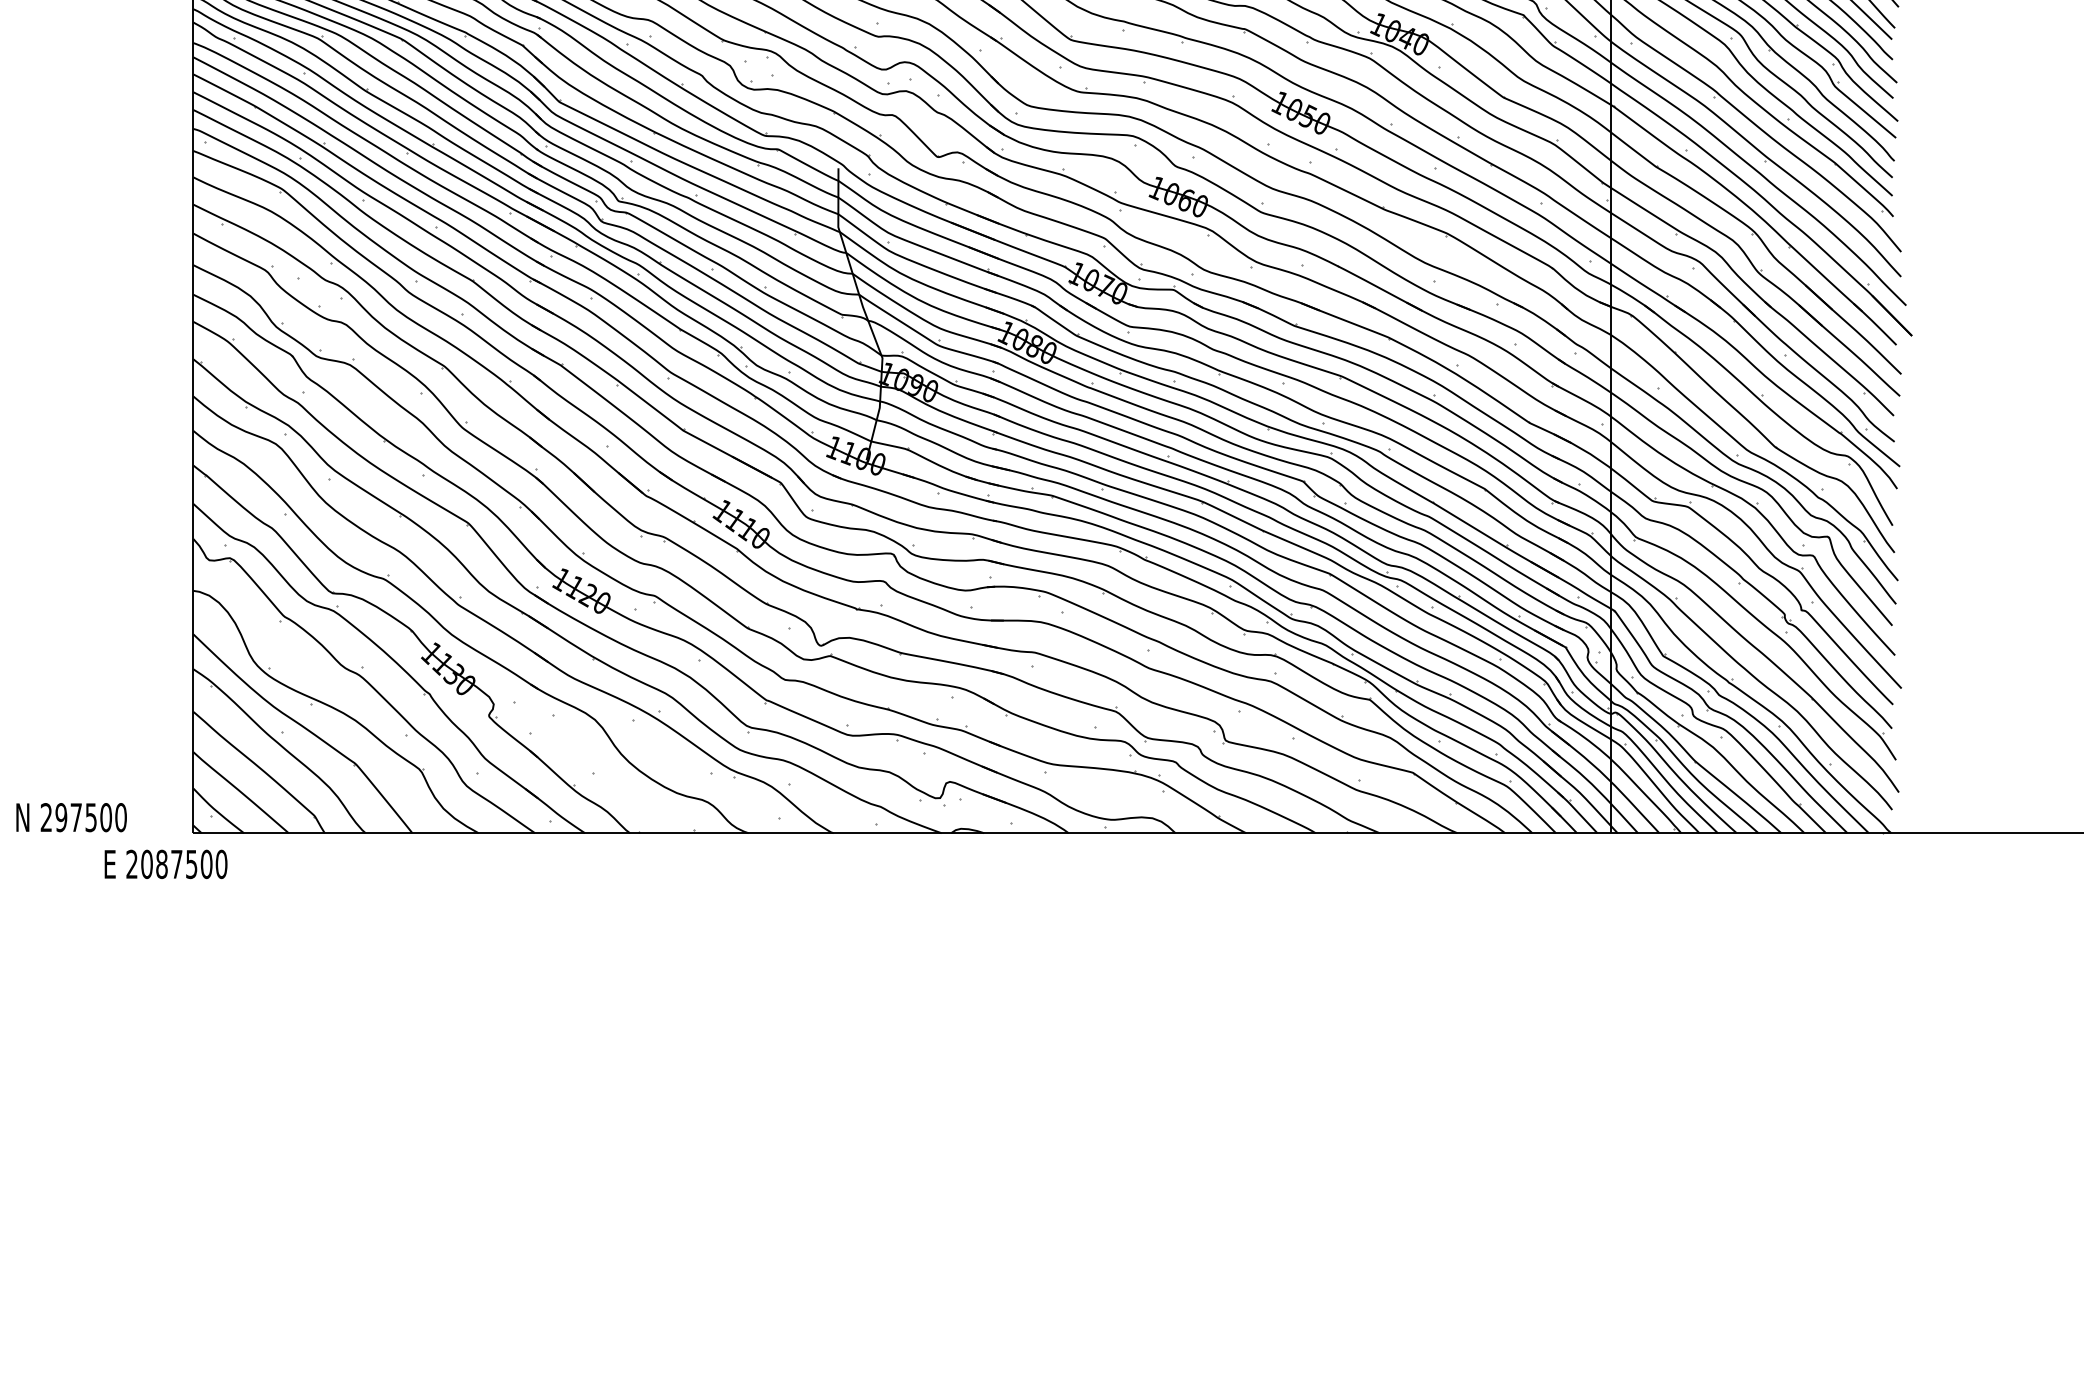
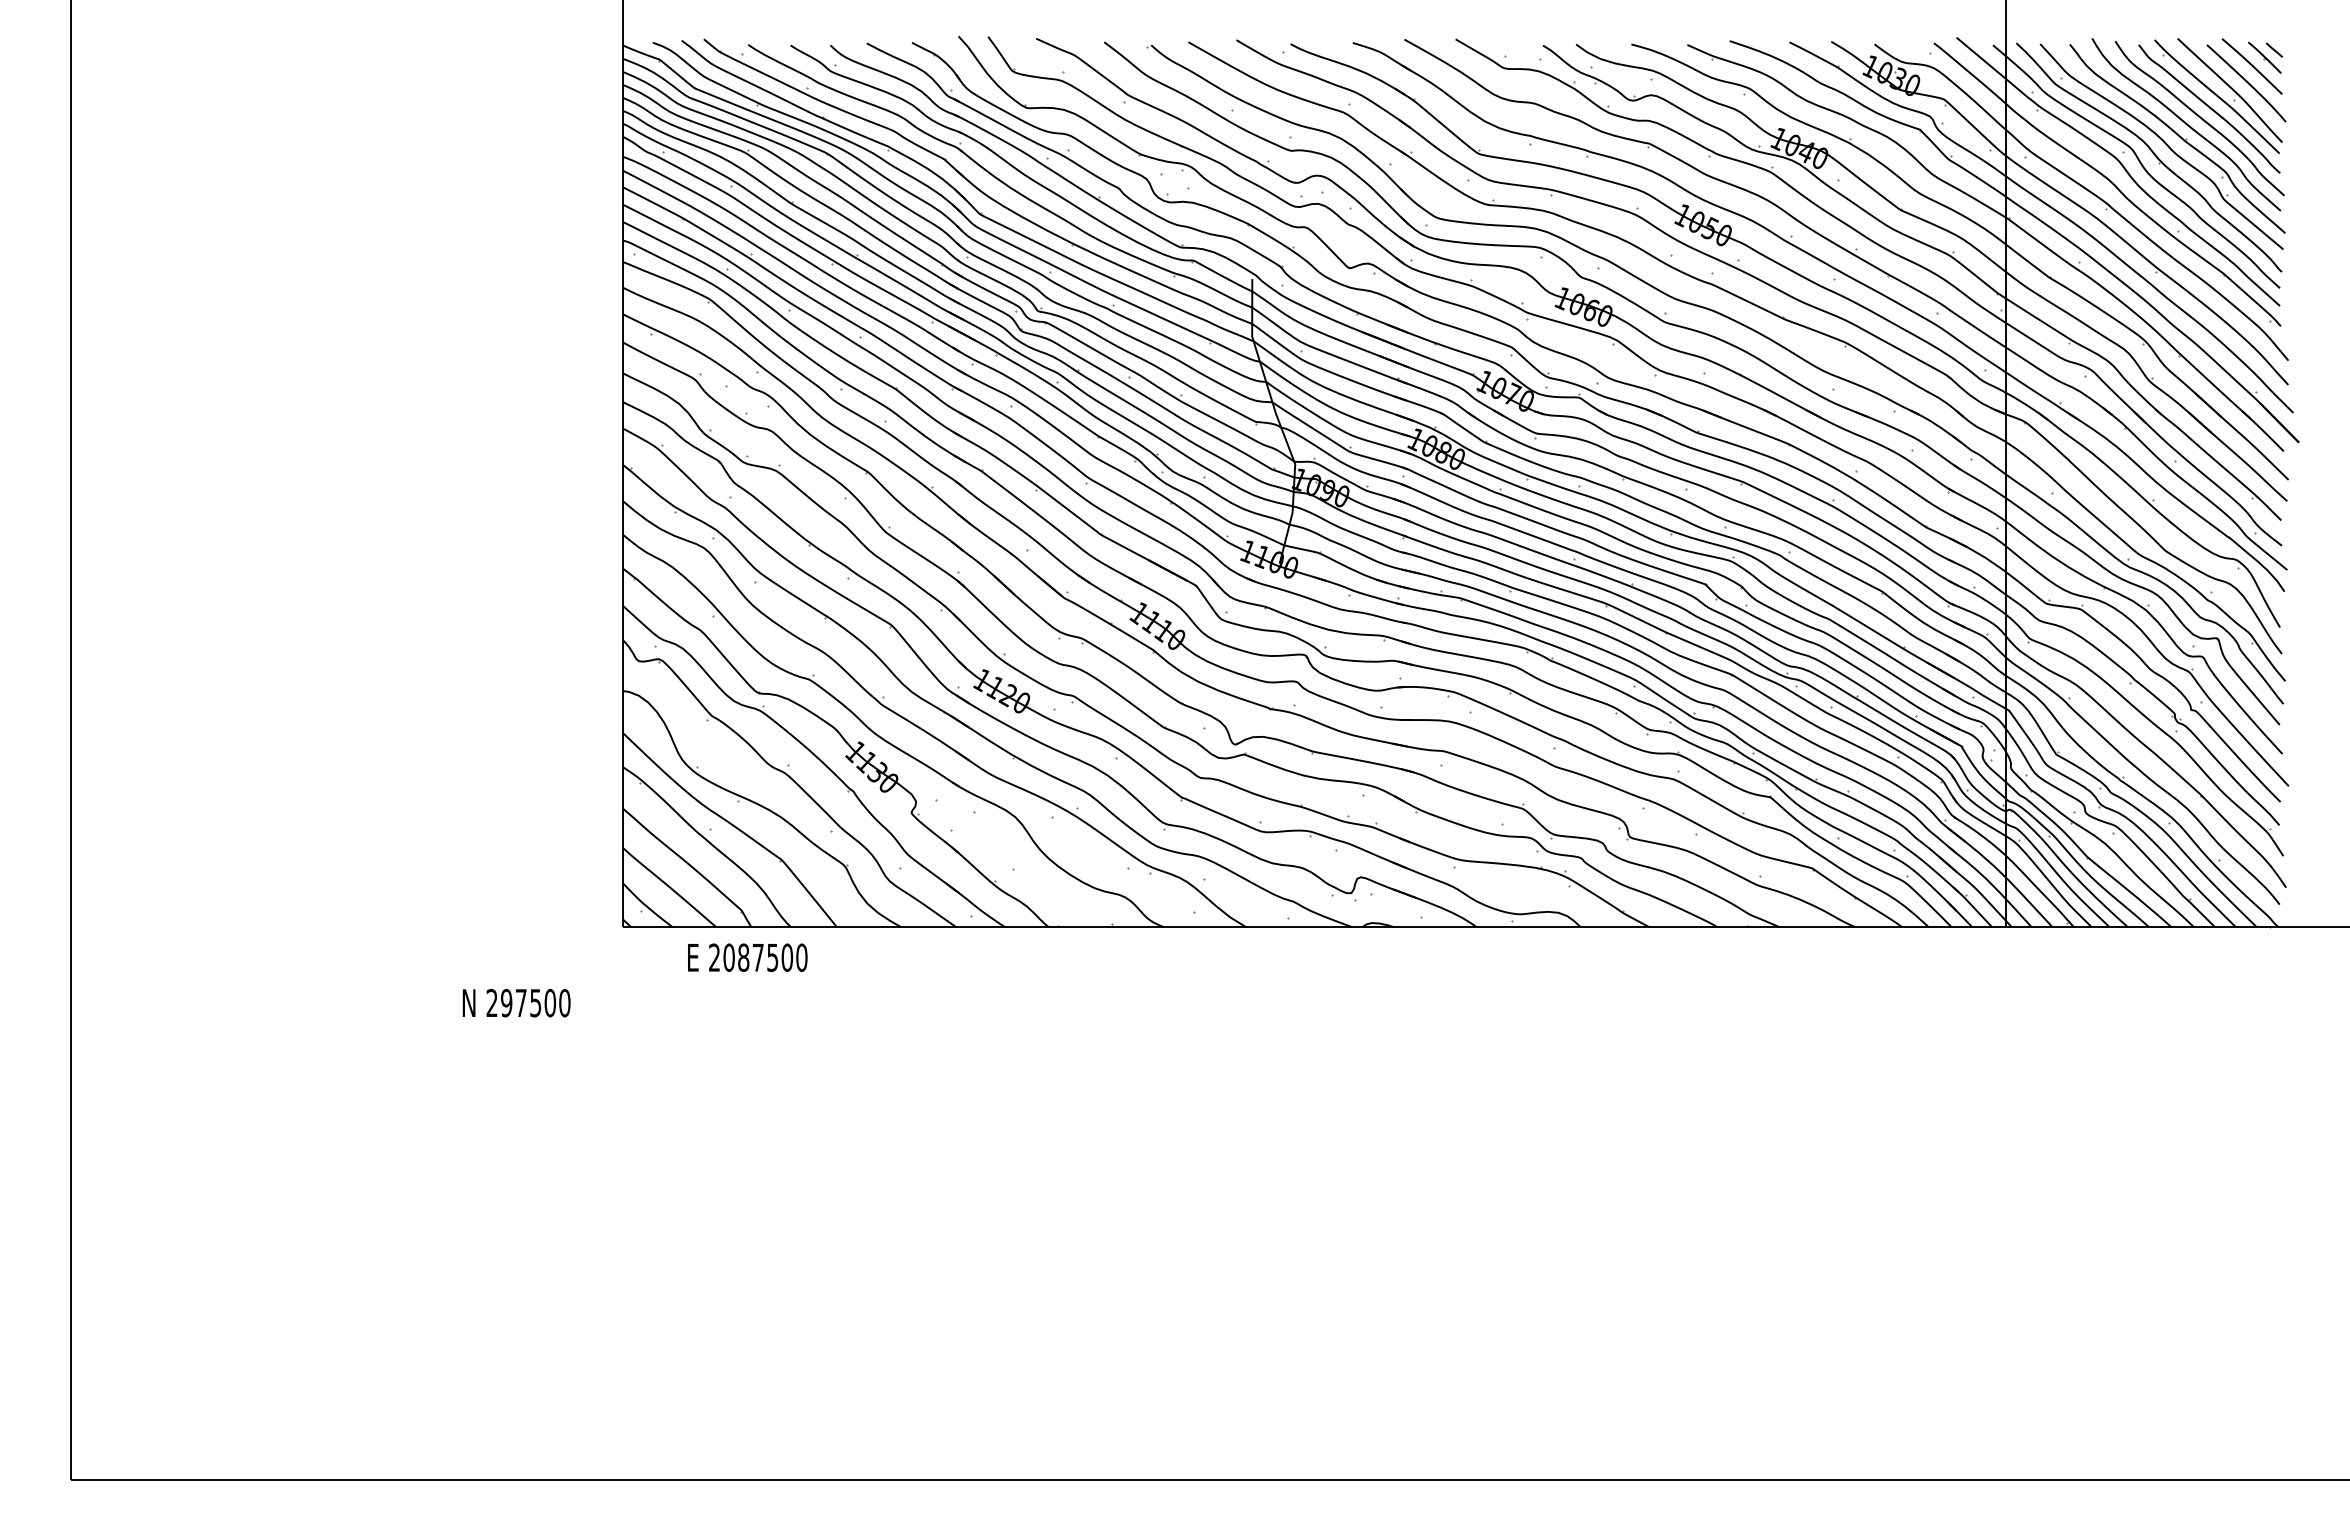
text: (71, 816) -> (516, 1002), moved
text: (165, 864) -> (747, 957), moved

